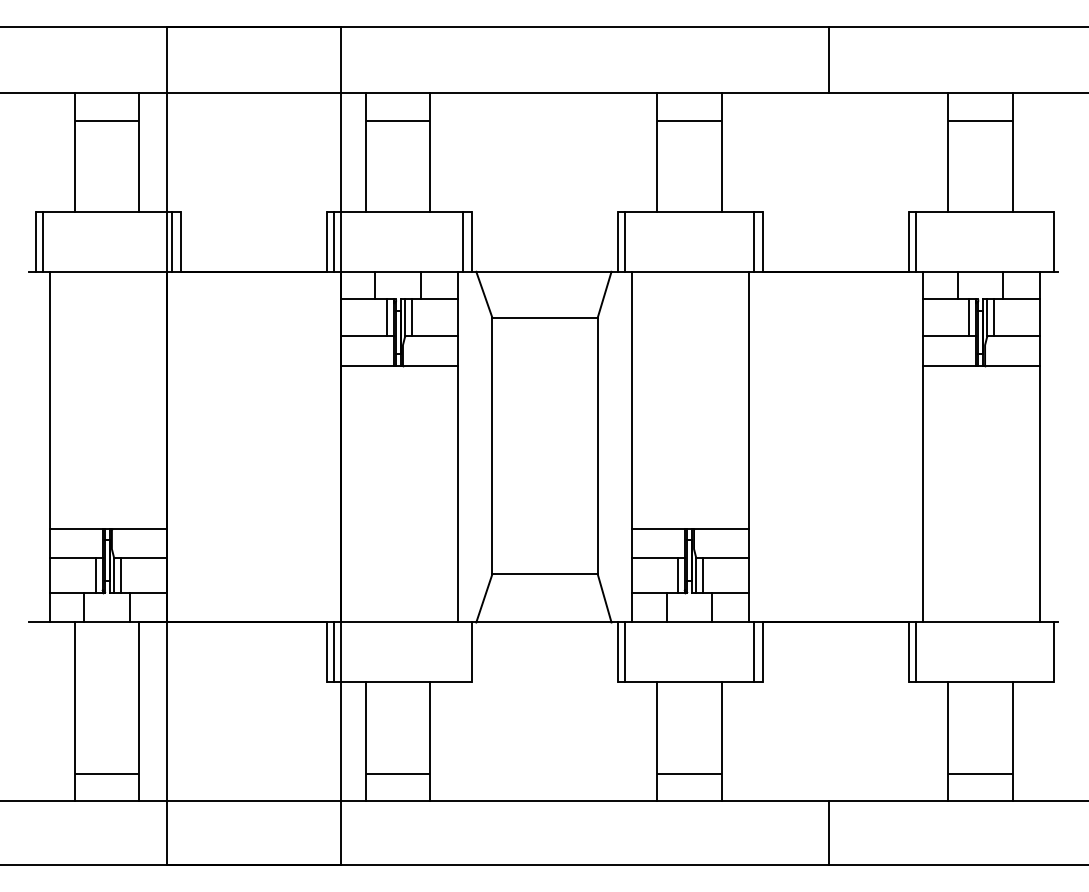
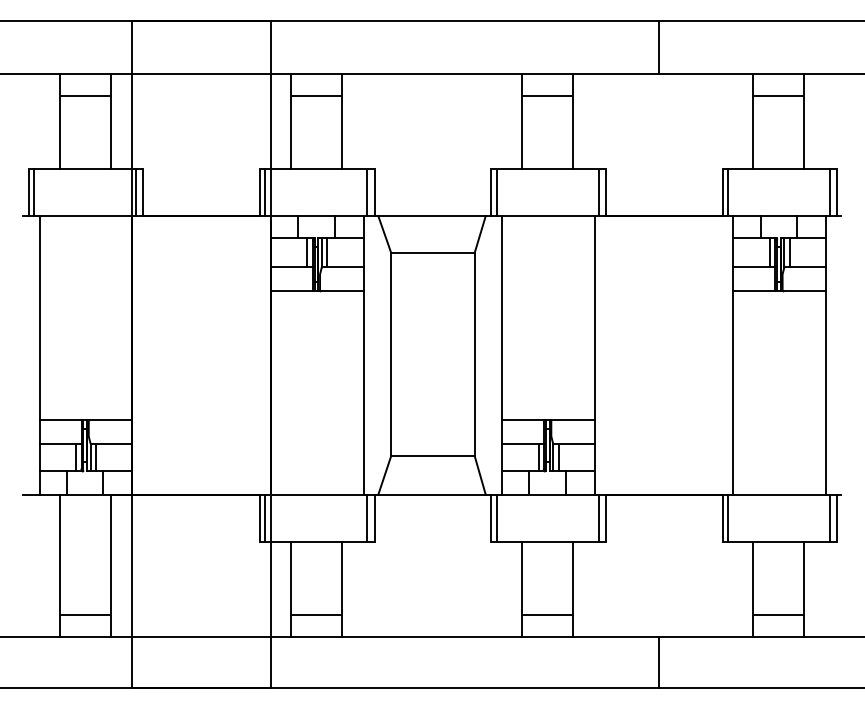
line: (1044, 242) -> (829, 192), added
line: (462, 652) -> (367, 518), added
line: (1044, 652) -> (829, 518), added

